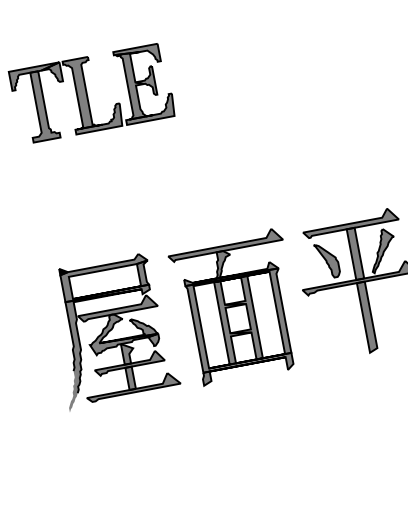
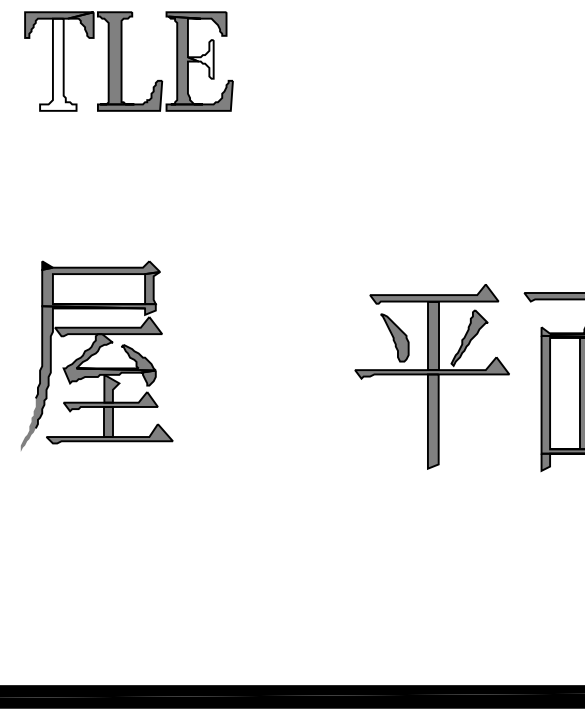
fill: (144, 82) -> (200, 59), removed
fill: (40, 105) -> (58, 64), removed
part: (236, 307) -> (264, 376), removed
part: (113, 330) -> (97, 355), moved

